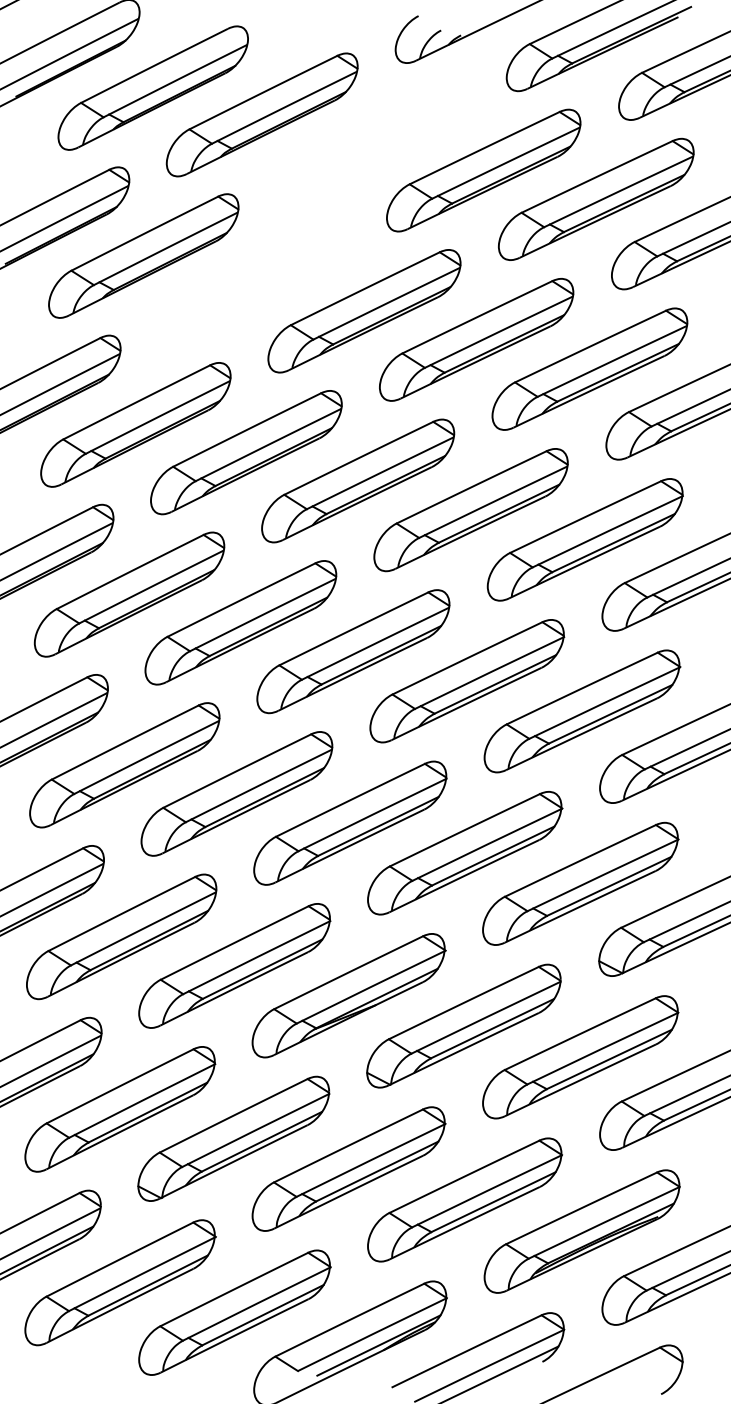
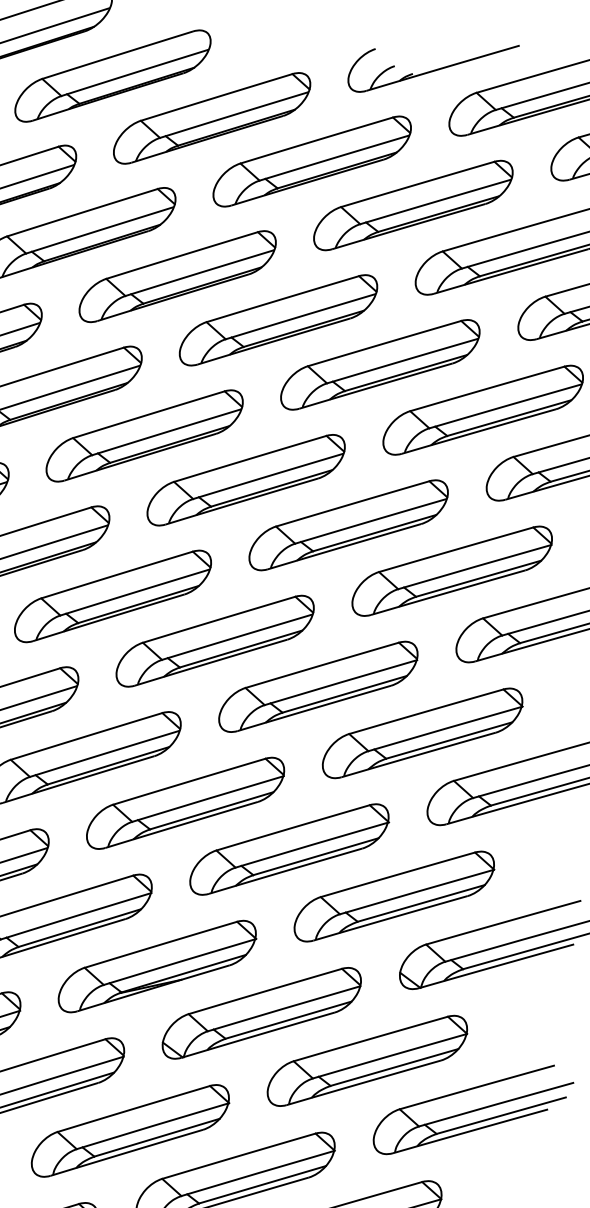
part: (372, 142) -> (312, 161), added
part: (253, 282) -> (177, 275), added

